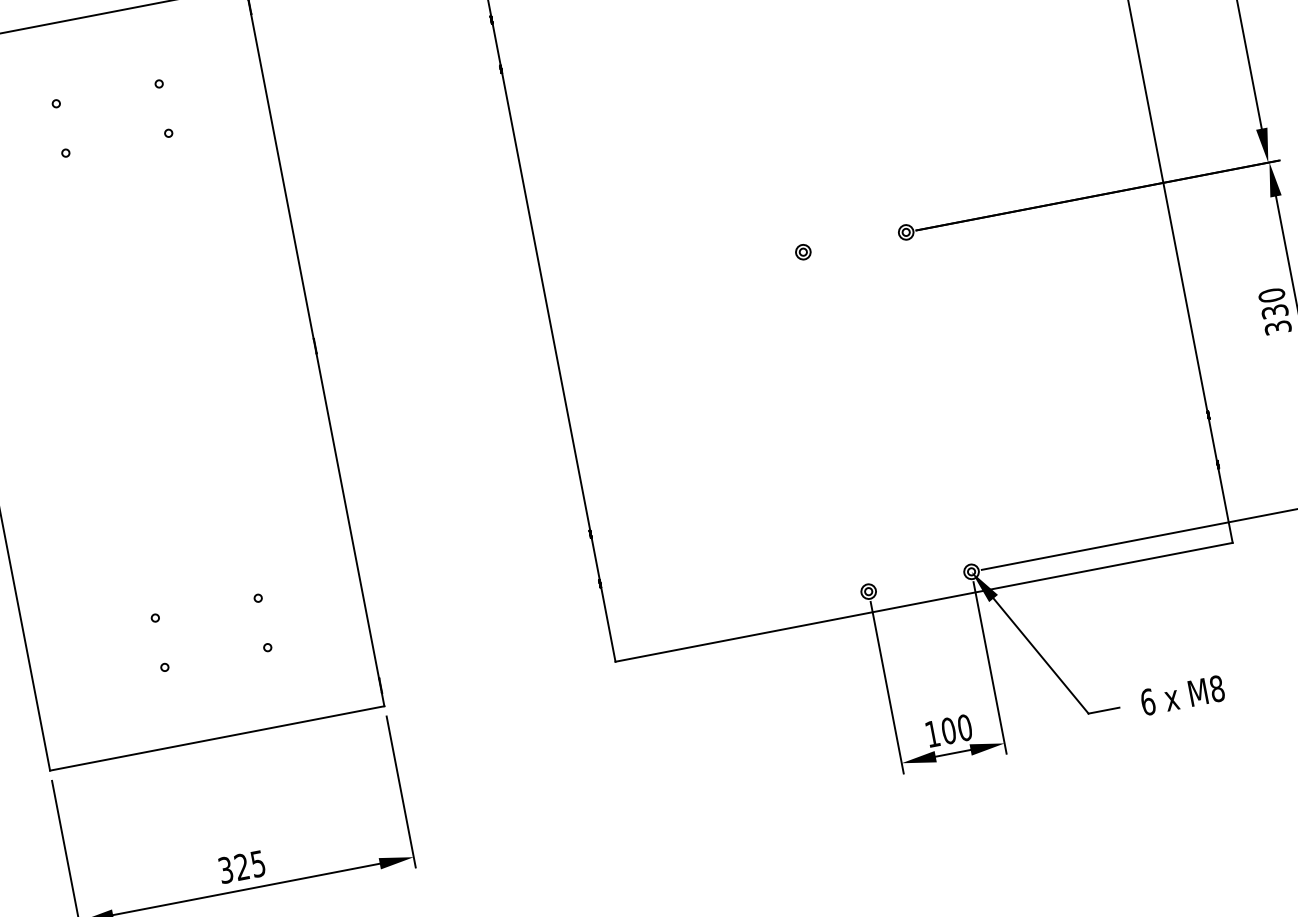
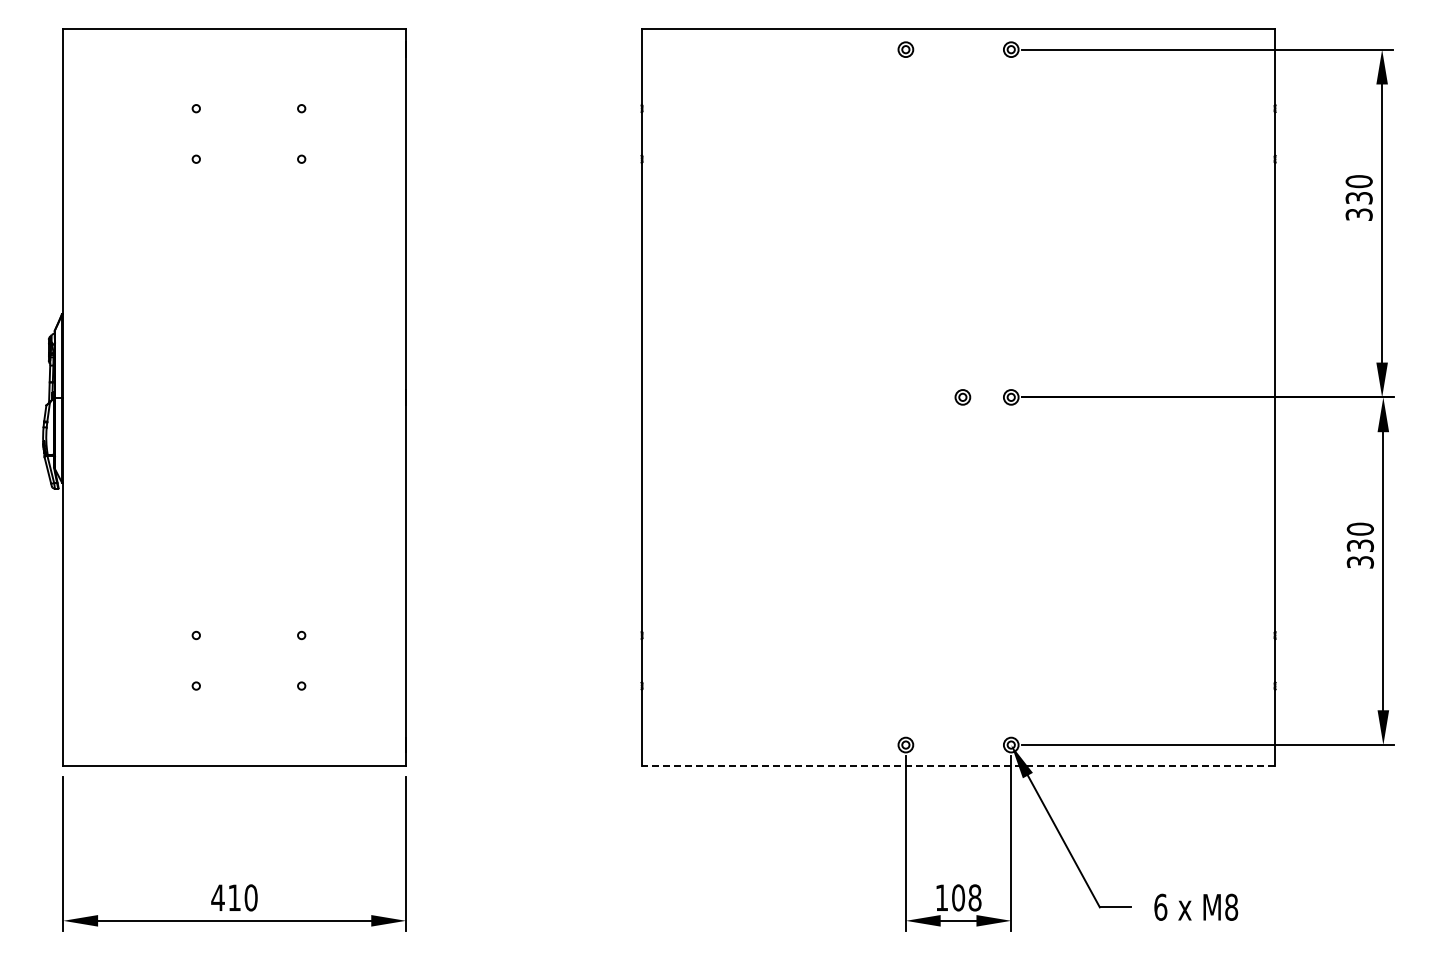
part: (802, 252) -> (962, 397), moved
line: (924, 602) -> (958, 766), solid -> dashed
text: (964, 727) -> (974, 897), 100 -> 108
text: (241, 866) -> (234, 897), 325 -> 410

